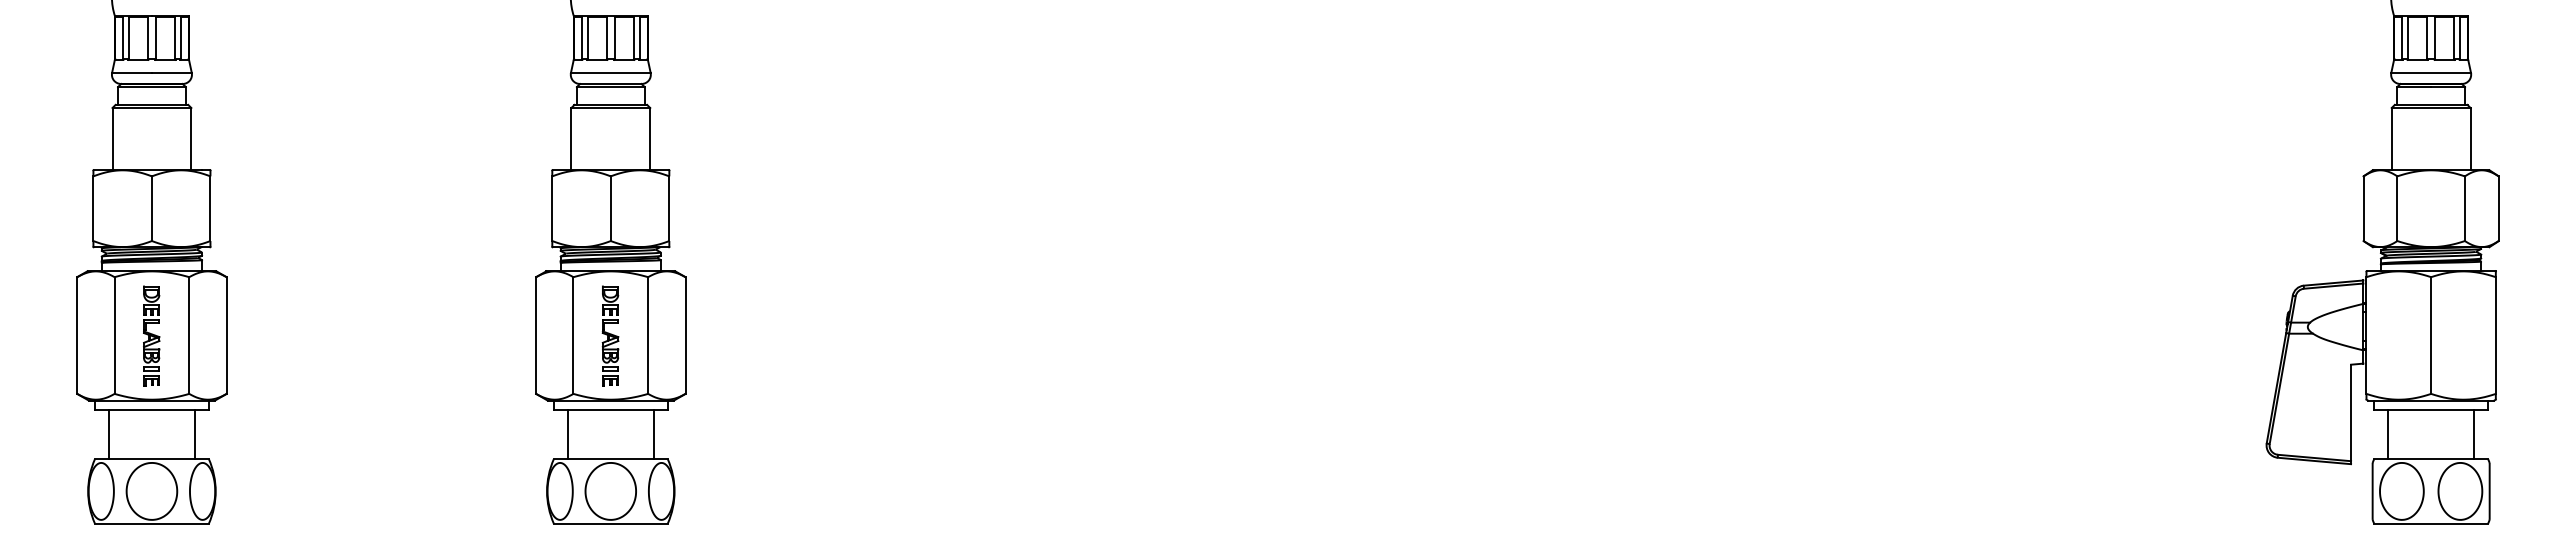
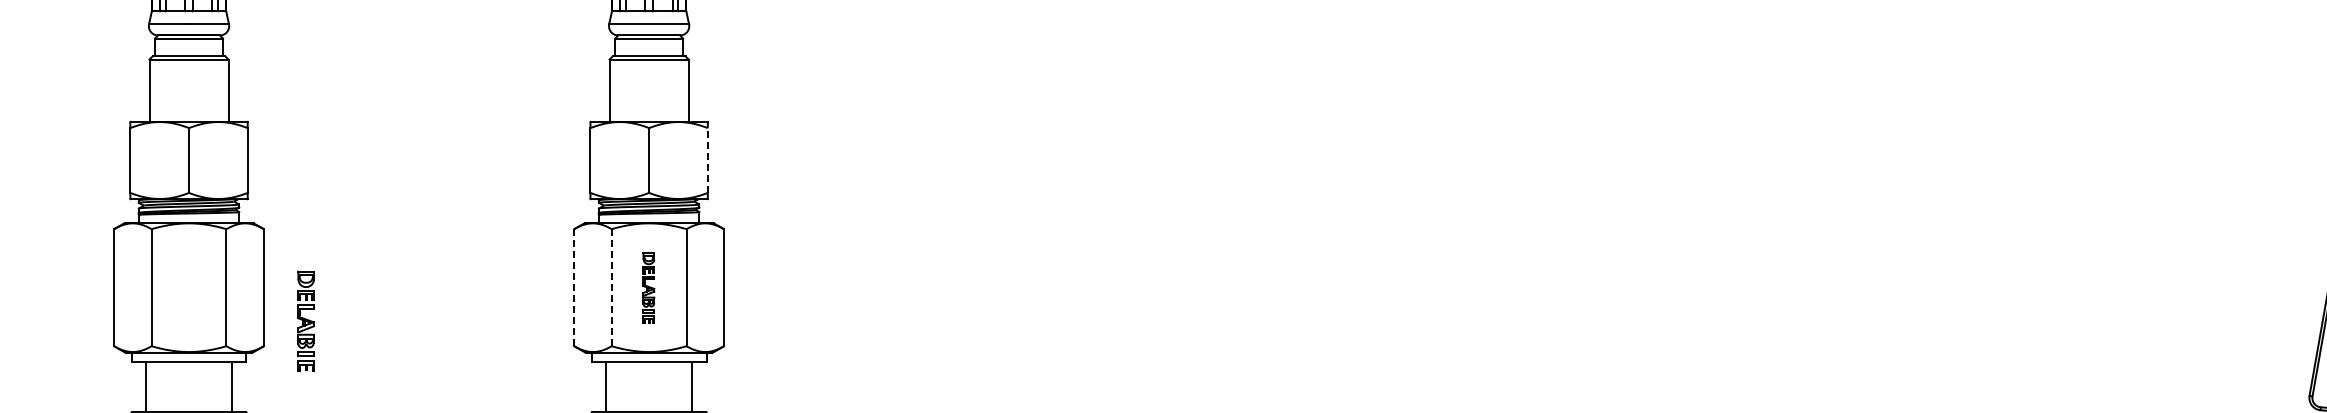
line: (669, 208) -> (707, 160), solid -> dashed
part: (151, 335) -> (305, 320), moved
line: (536, 335) -> (574, 287), solid -> dashed
line: (573, 335) -> (611, 287), solid -> dashed
part: (610, 335) -> (648, 287), size x0.7

